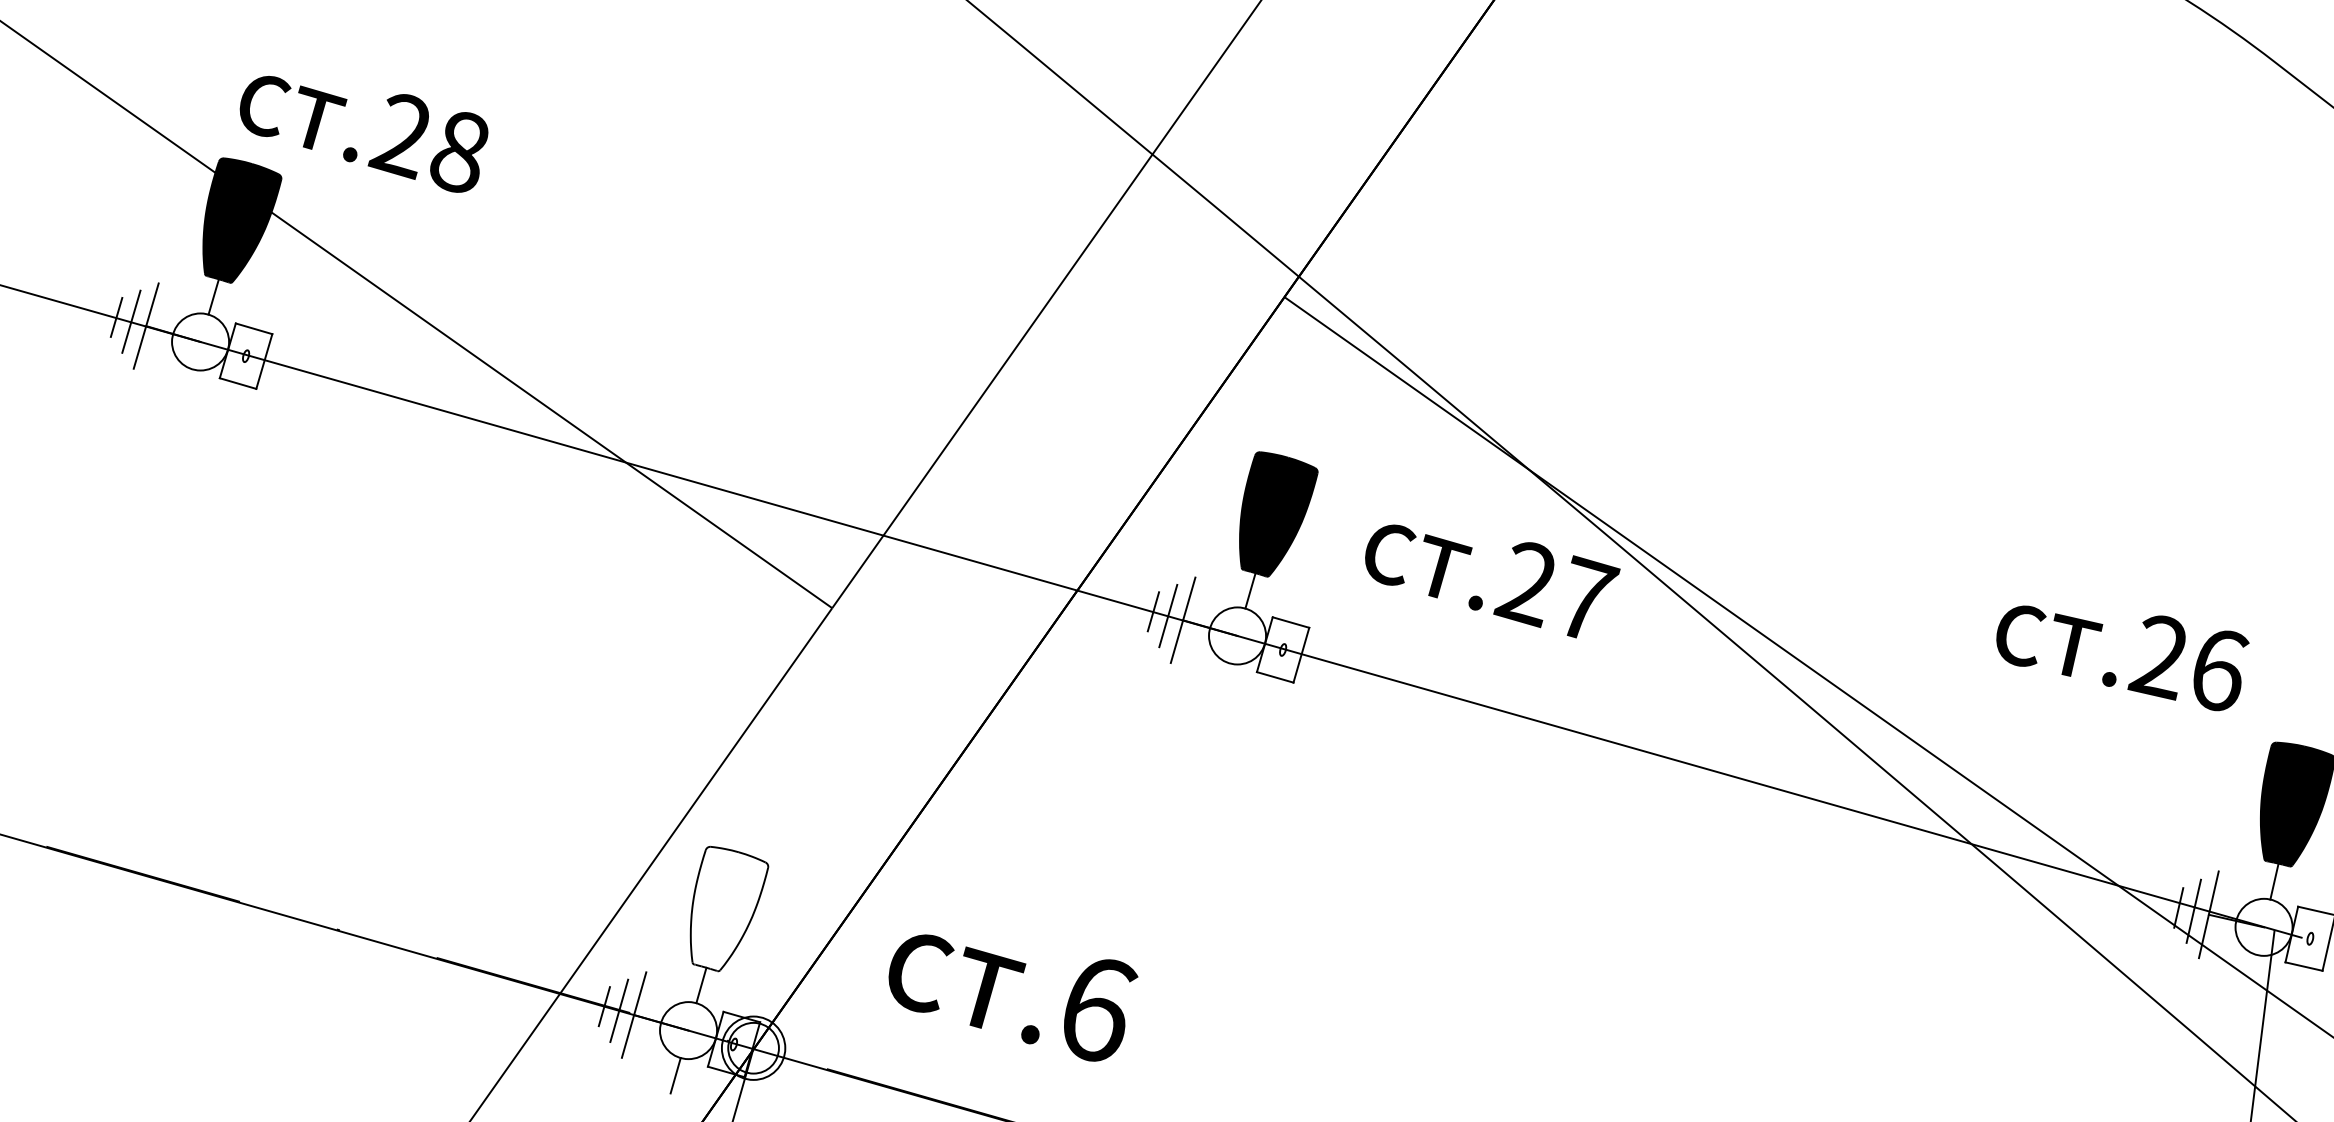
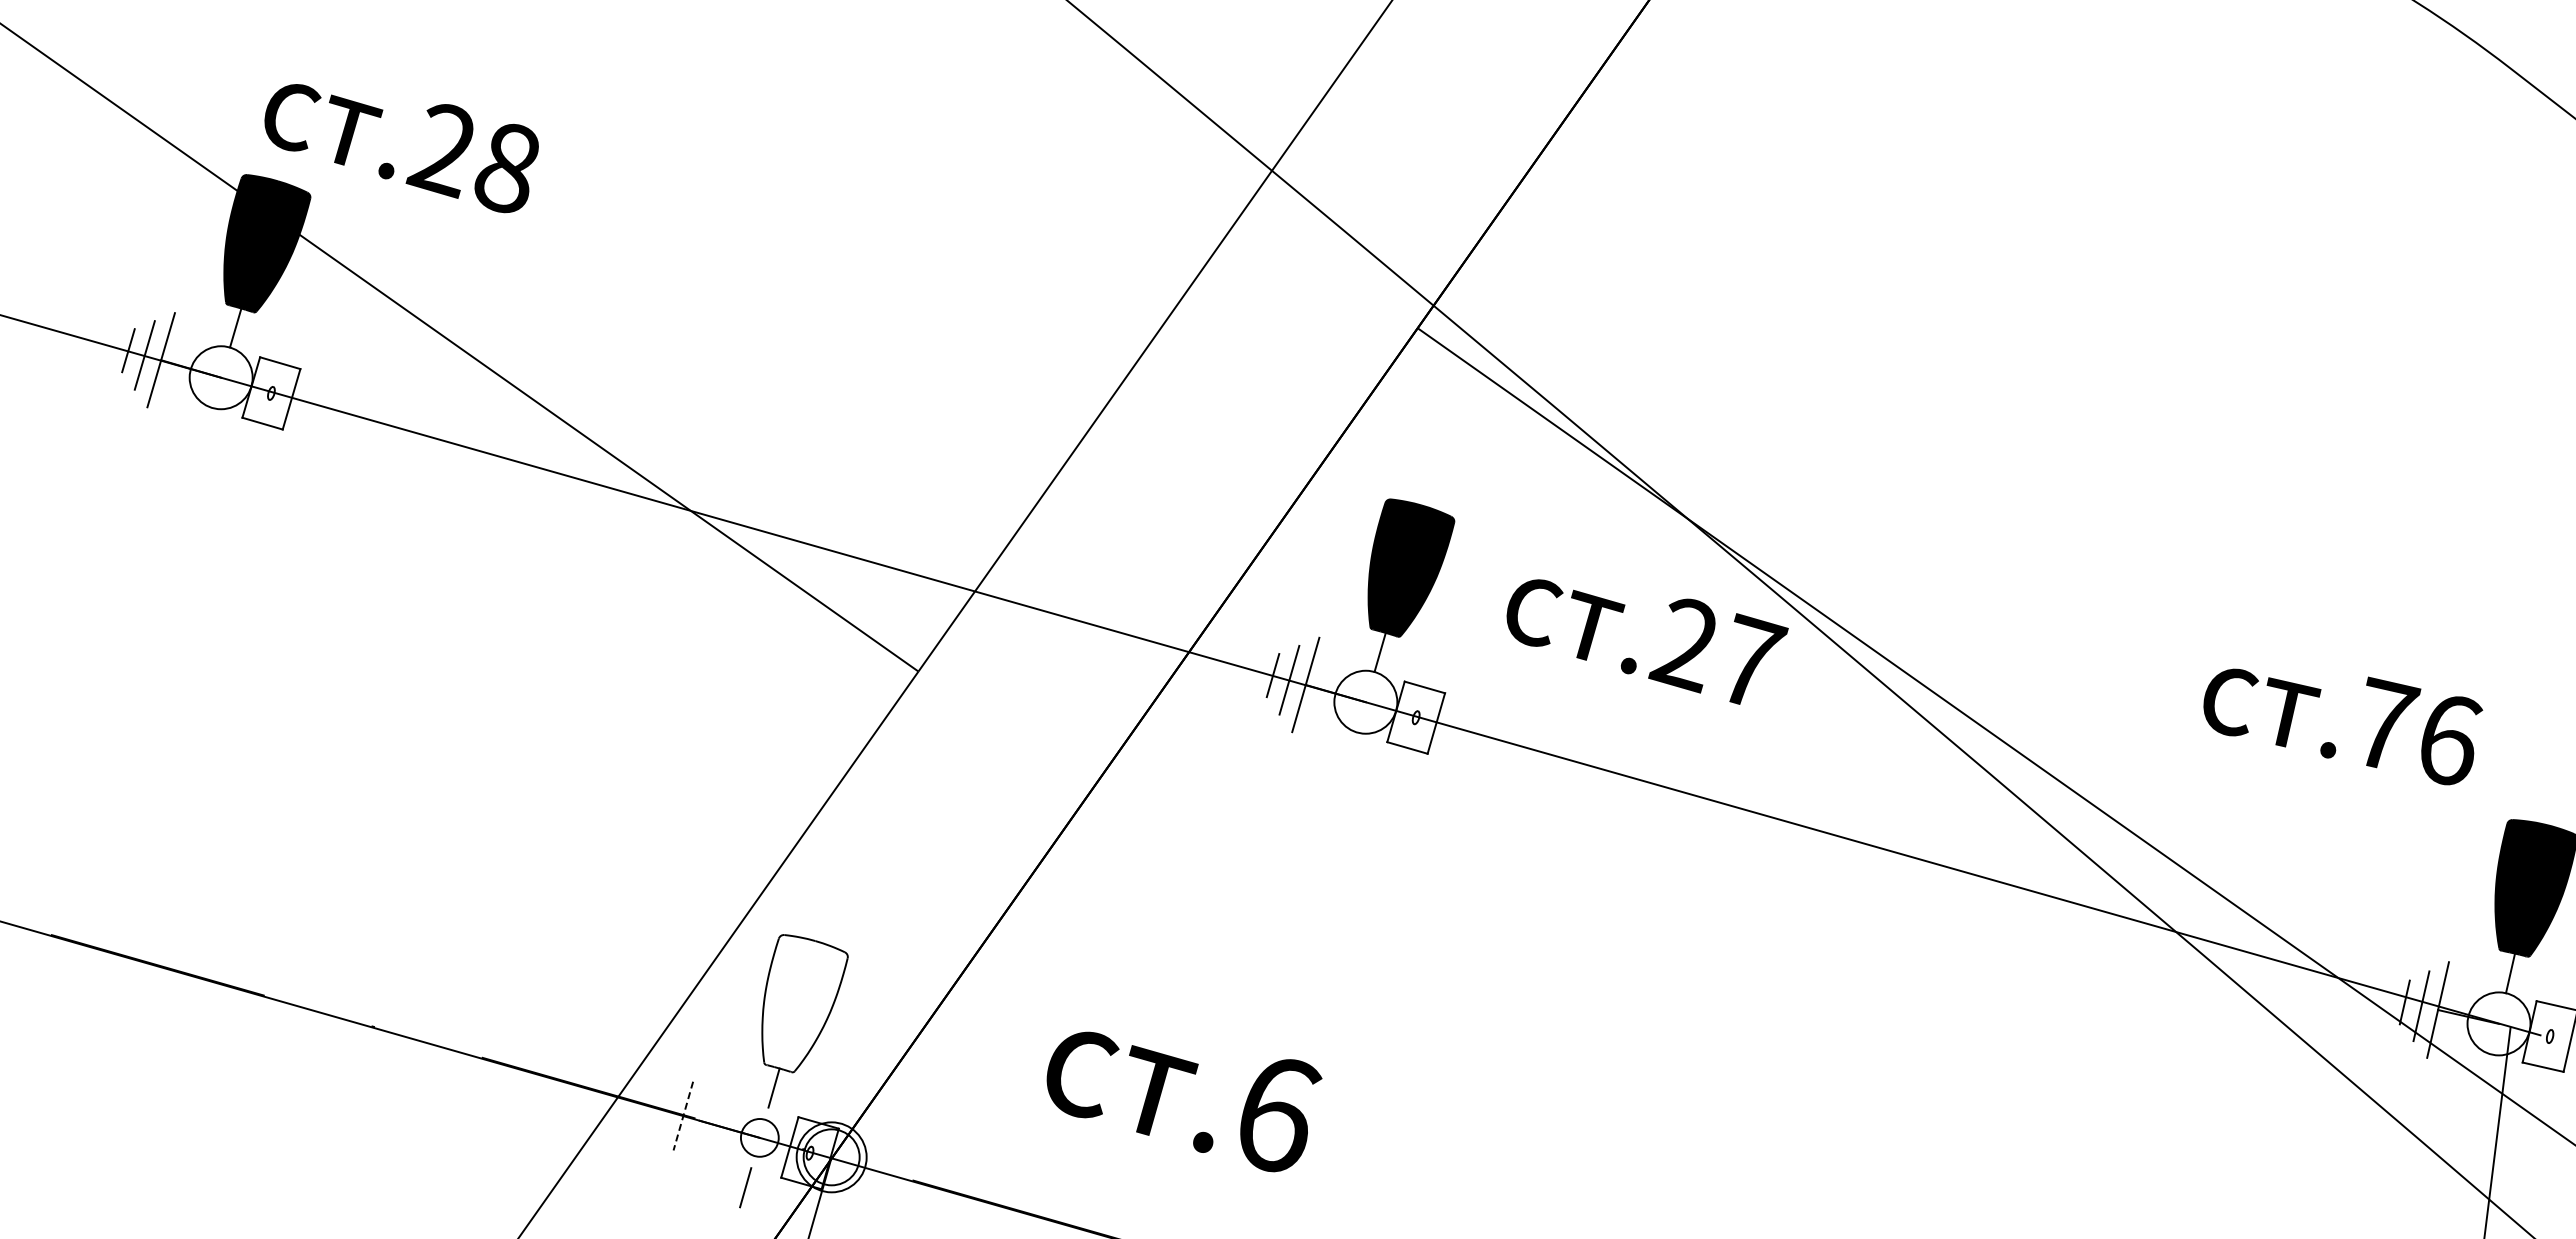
text: (2160, 656) -> (2384, 724), .26 -> .76
text: (1013, 997) -> (1184, 1101), moved
line: (603, 1005) -> (666, 1110), removed
line: (619, 1011) -> (683, 1116), solid -> dashed
line: (633, 1014) -> (699, 1120), removed
circle: (688, 1030) -> (759, 1137), size x0.6

